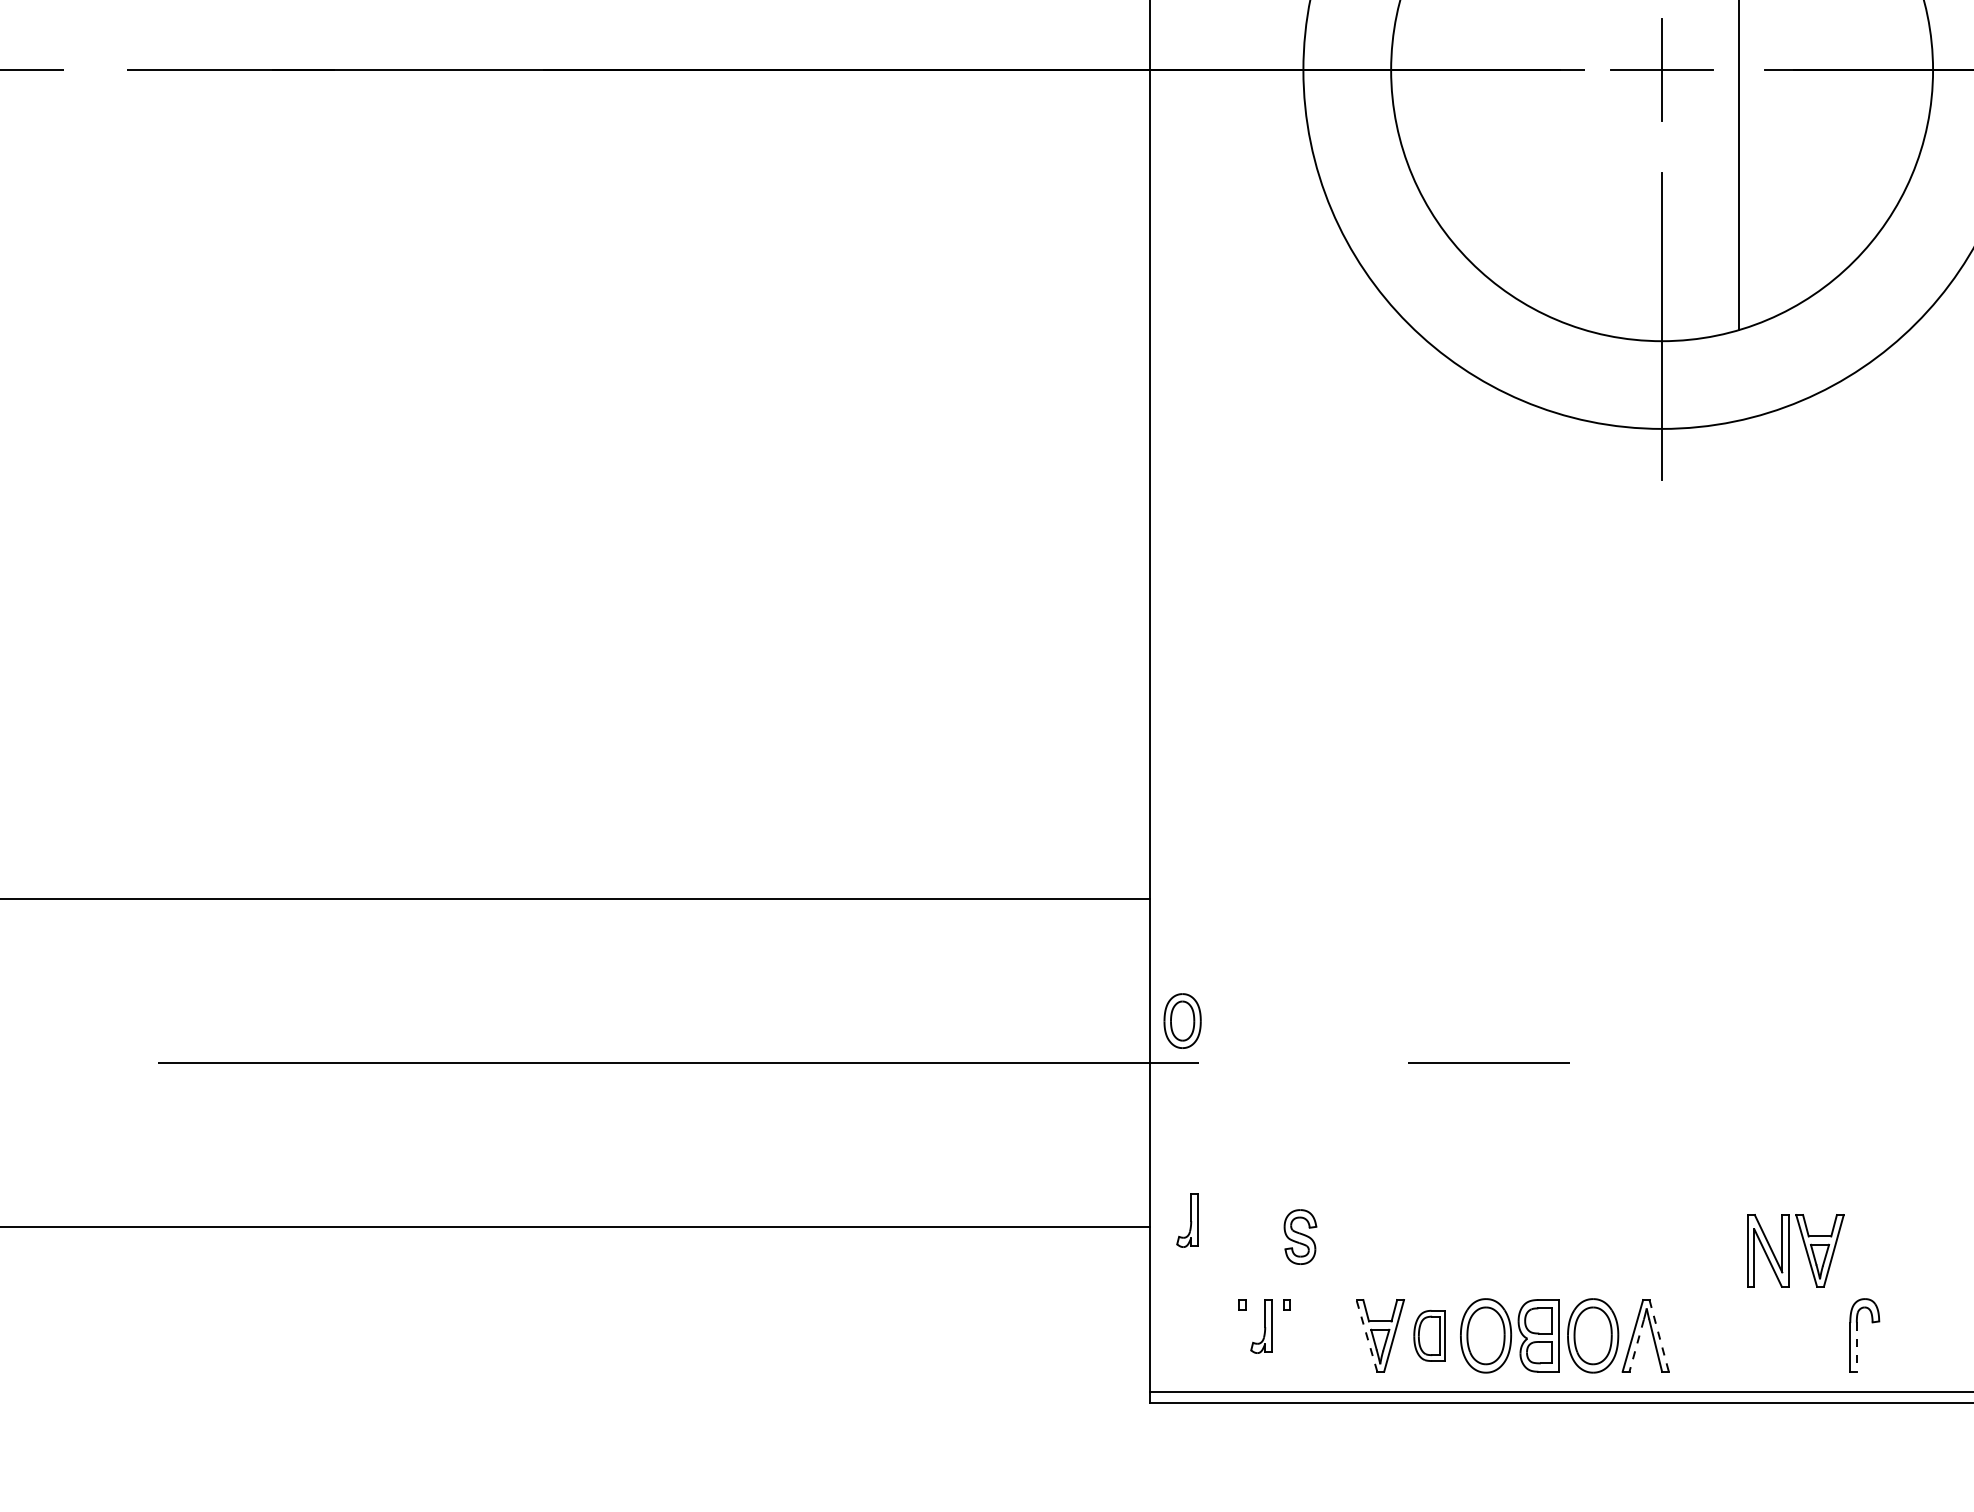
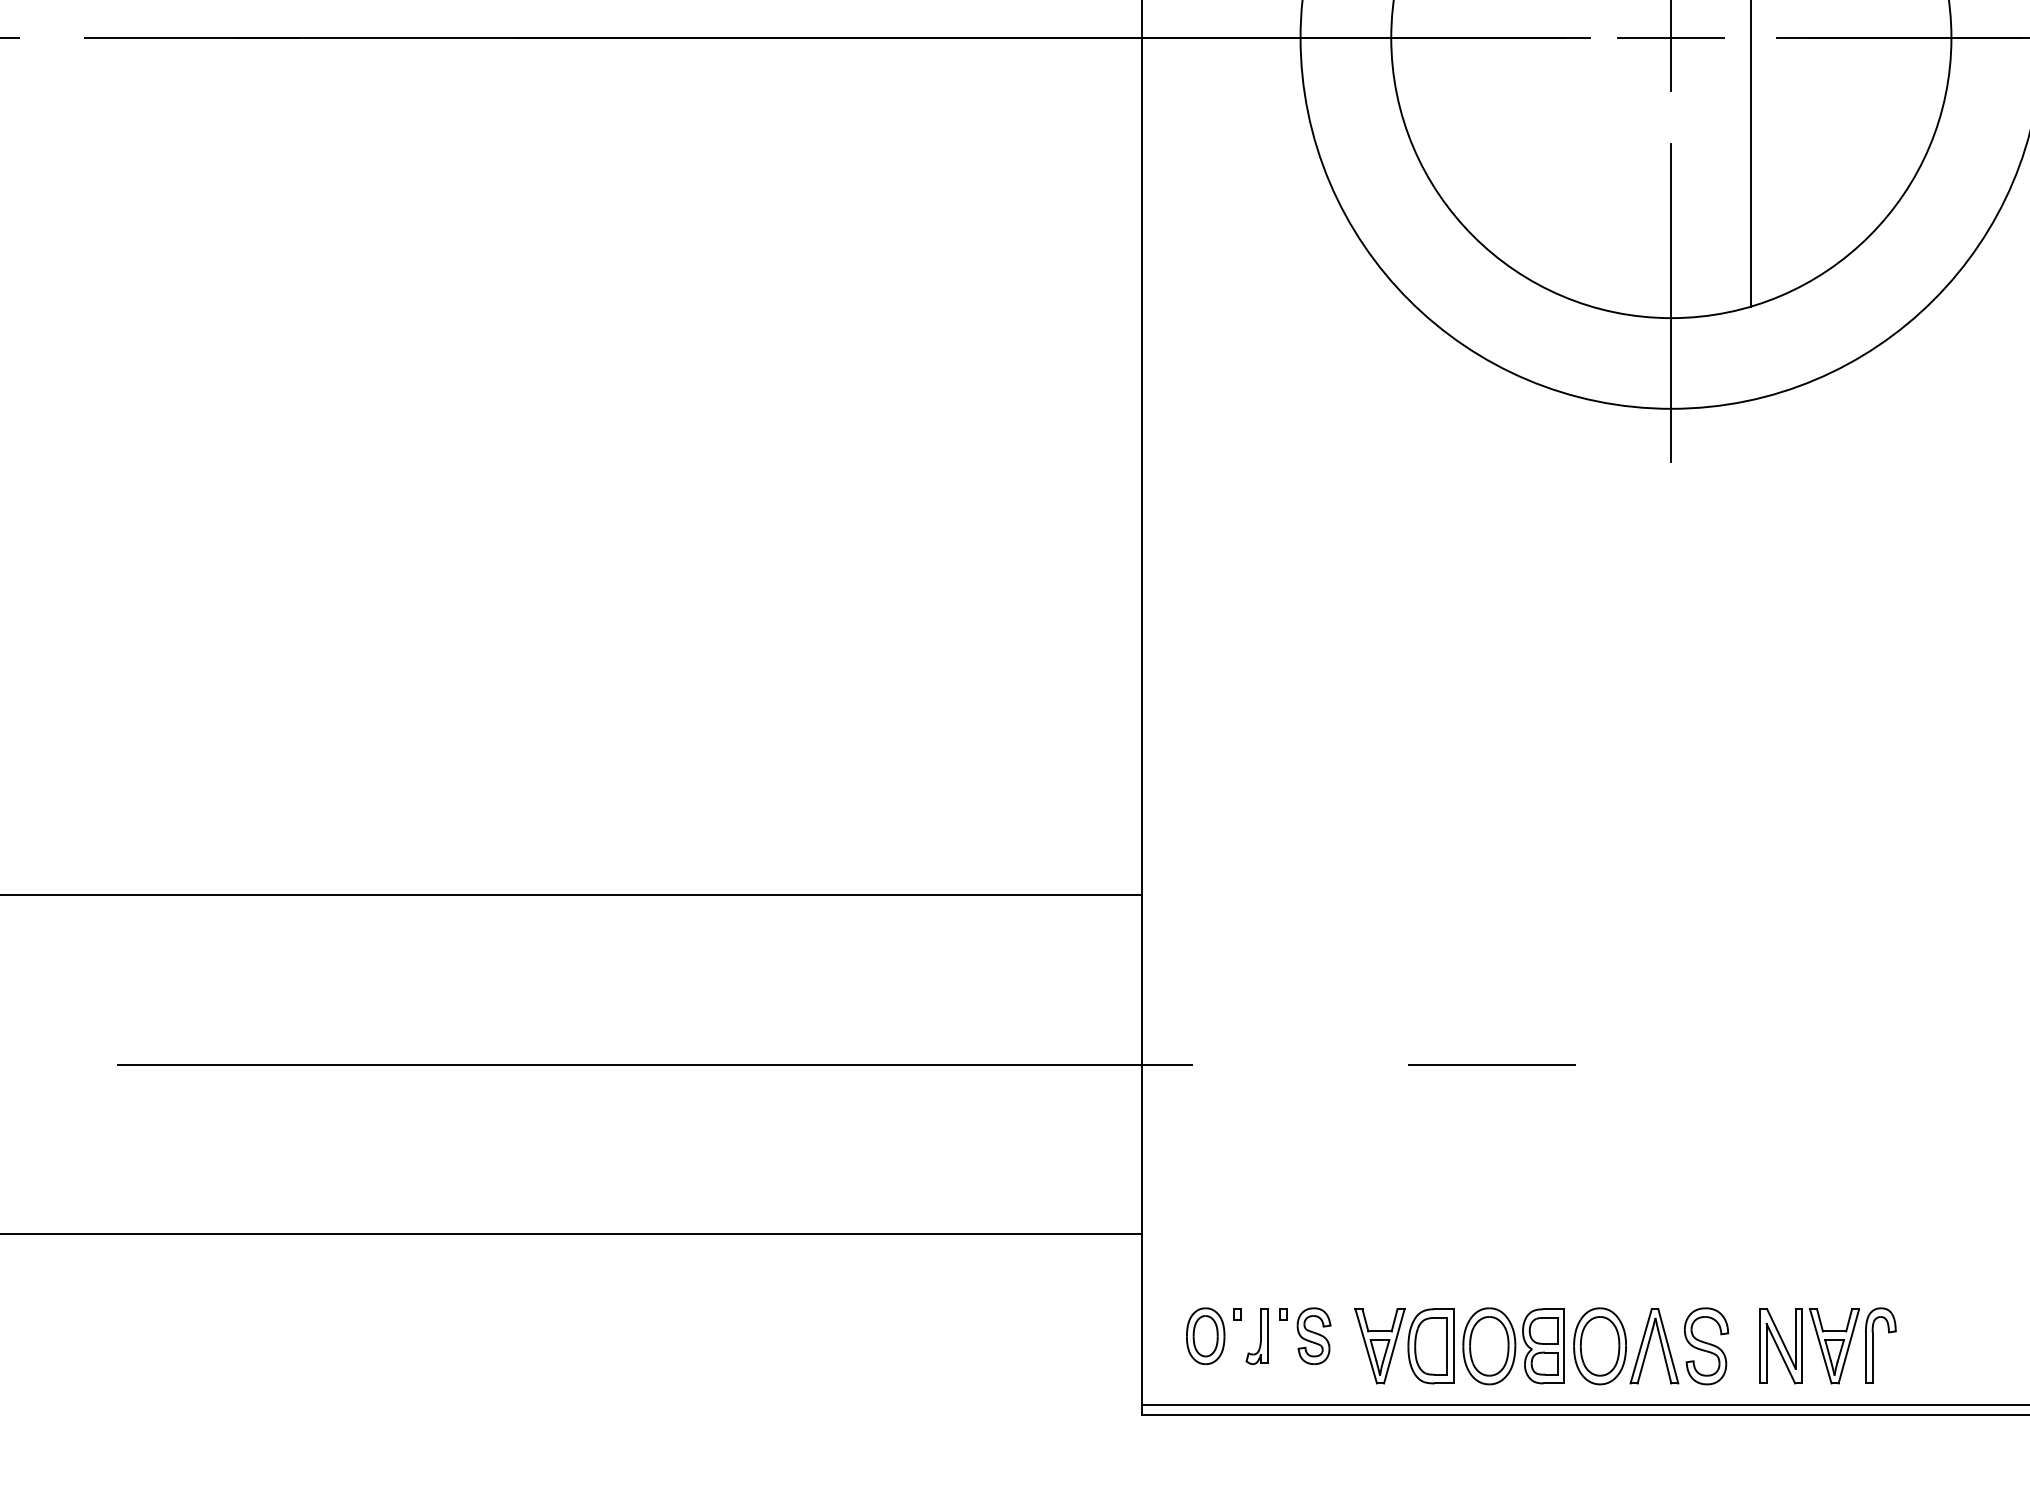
part: (1182, 1020) -> (1205, 1335), moved
part: (1187, 1220) -> (1180, 1227), removed
part: (1300, 1236) -> (1314, 1335), moved
part: (1795, 1250) -> (1809, 1345), moved
line: (1366, 1335) -> (1365, 1345), dashed -> solid
part: (1429, 1335) -> (1430, 1345), size x1.43
part: (1695, 1335) -> (1705, 1345), added
line: (1659, 1336) -> (1668, 1346), dashed -> solid
line: (1636, 1345) -> (1644, 1356), dashed -> solid
line: (1856, 1347) -> (1872, 1358), dashed -> solid

